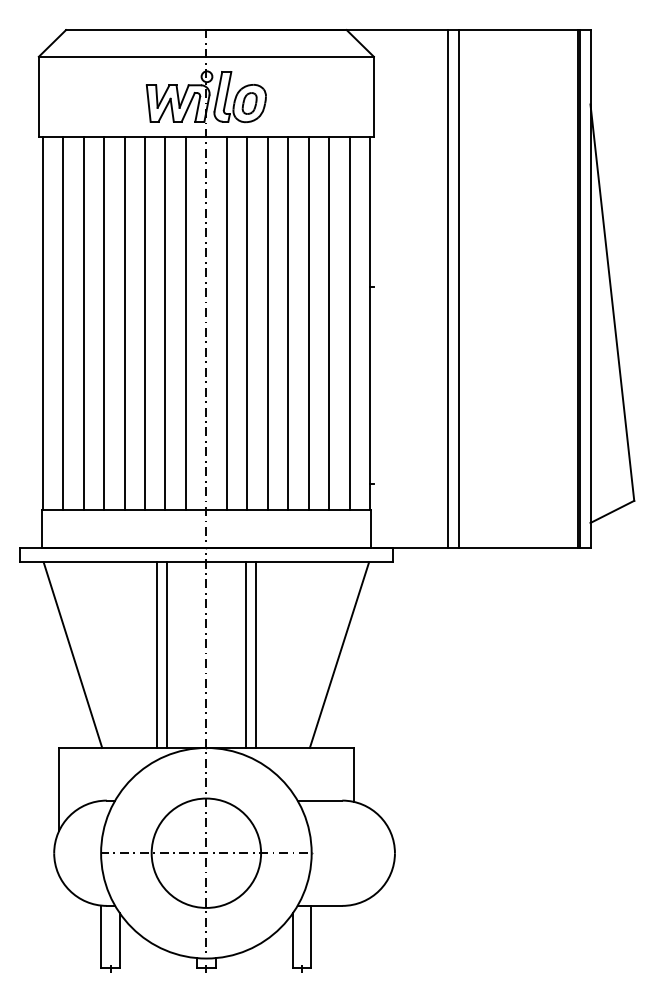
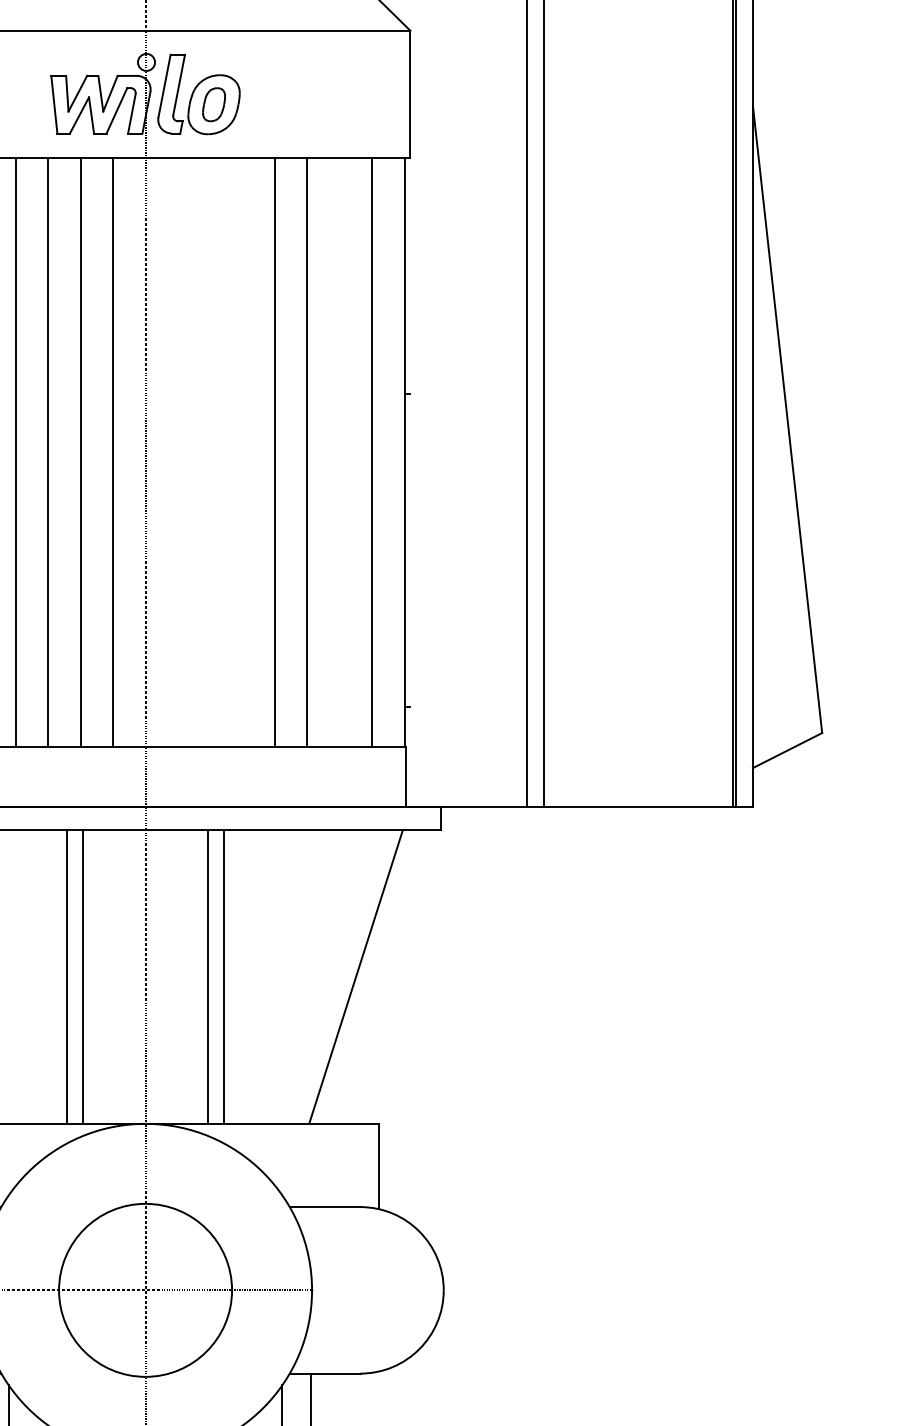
line: (226, 322) -> (177, 451), removed
line: (247, 322) -> (210, 451), removed
line: (267, 322) -> (242, 451), removed
line: (329, 322) -> (340, 451), removed

